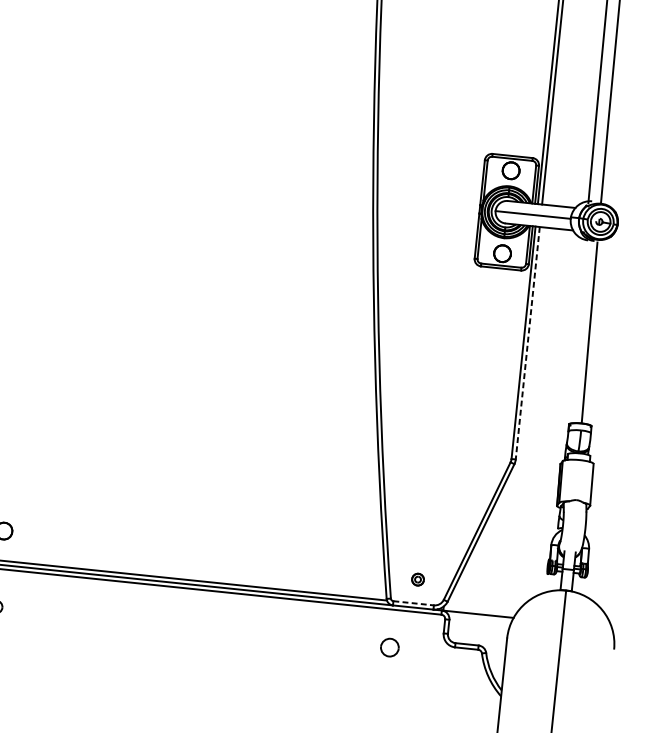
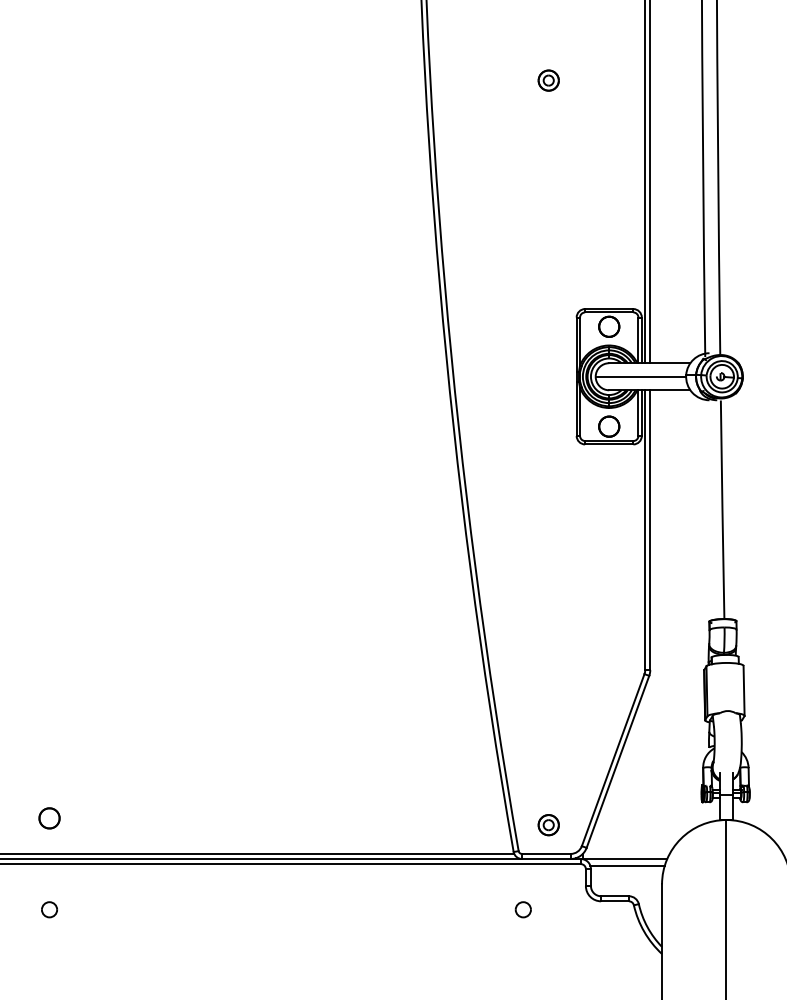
line: (527, 343) -> (650, 530), dashed -> solid
part: (417, 579) -> (548, 825), size x1.43
line: (413, 602) -> (546, 853), dashed -> solid
line: (480, 619) -> (627, 865), added
part: (389, 647) -> (522, 909), size x0.71

